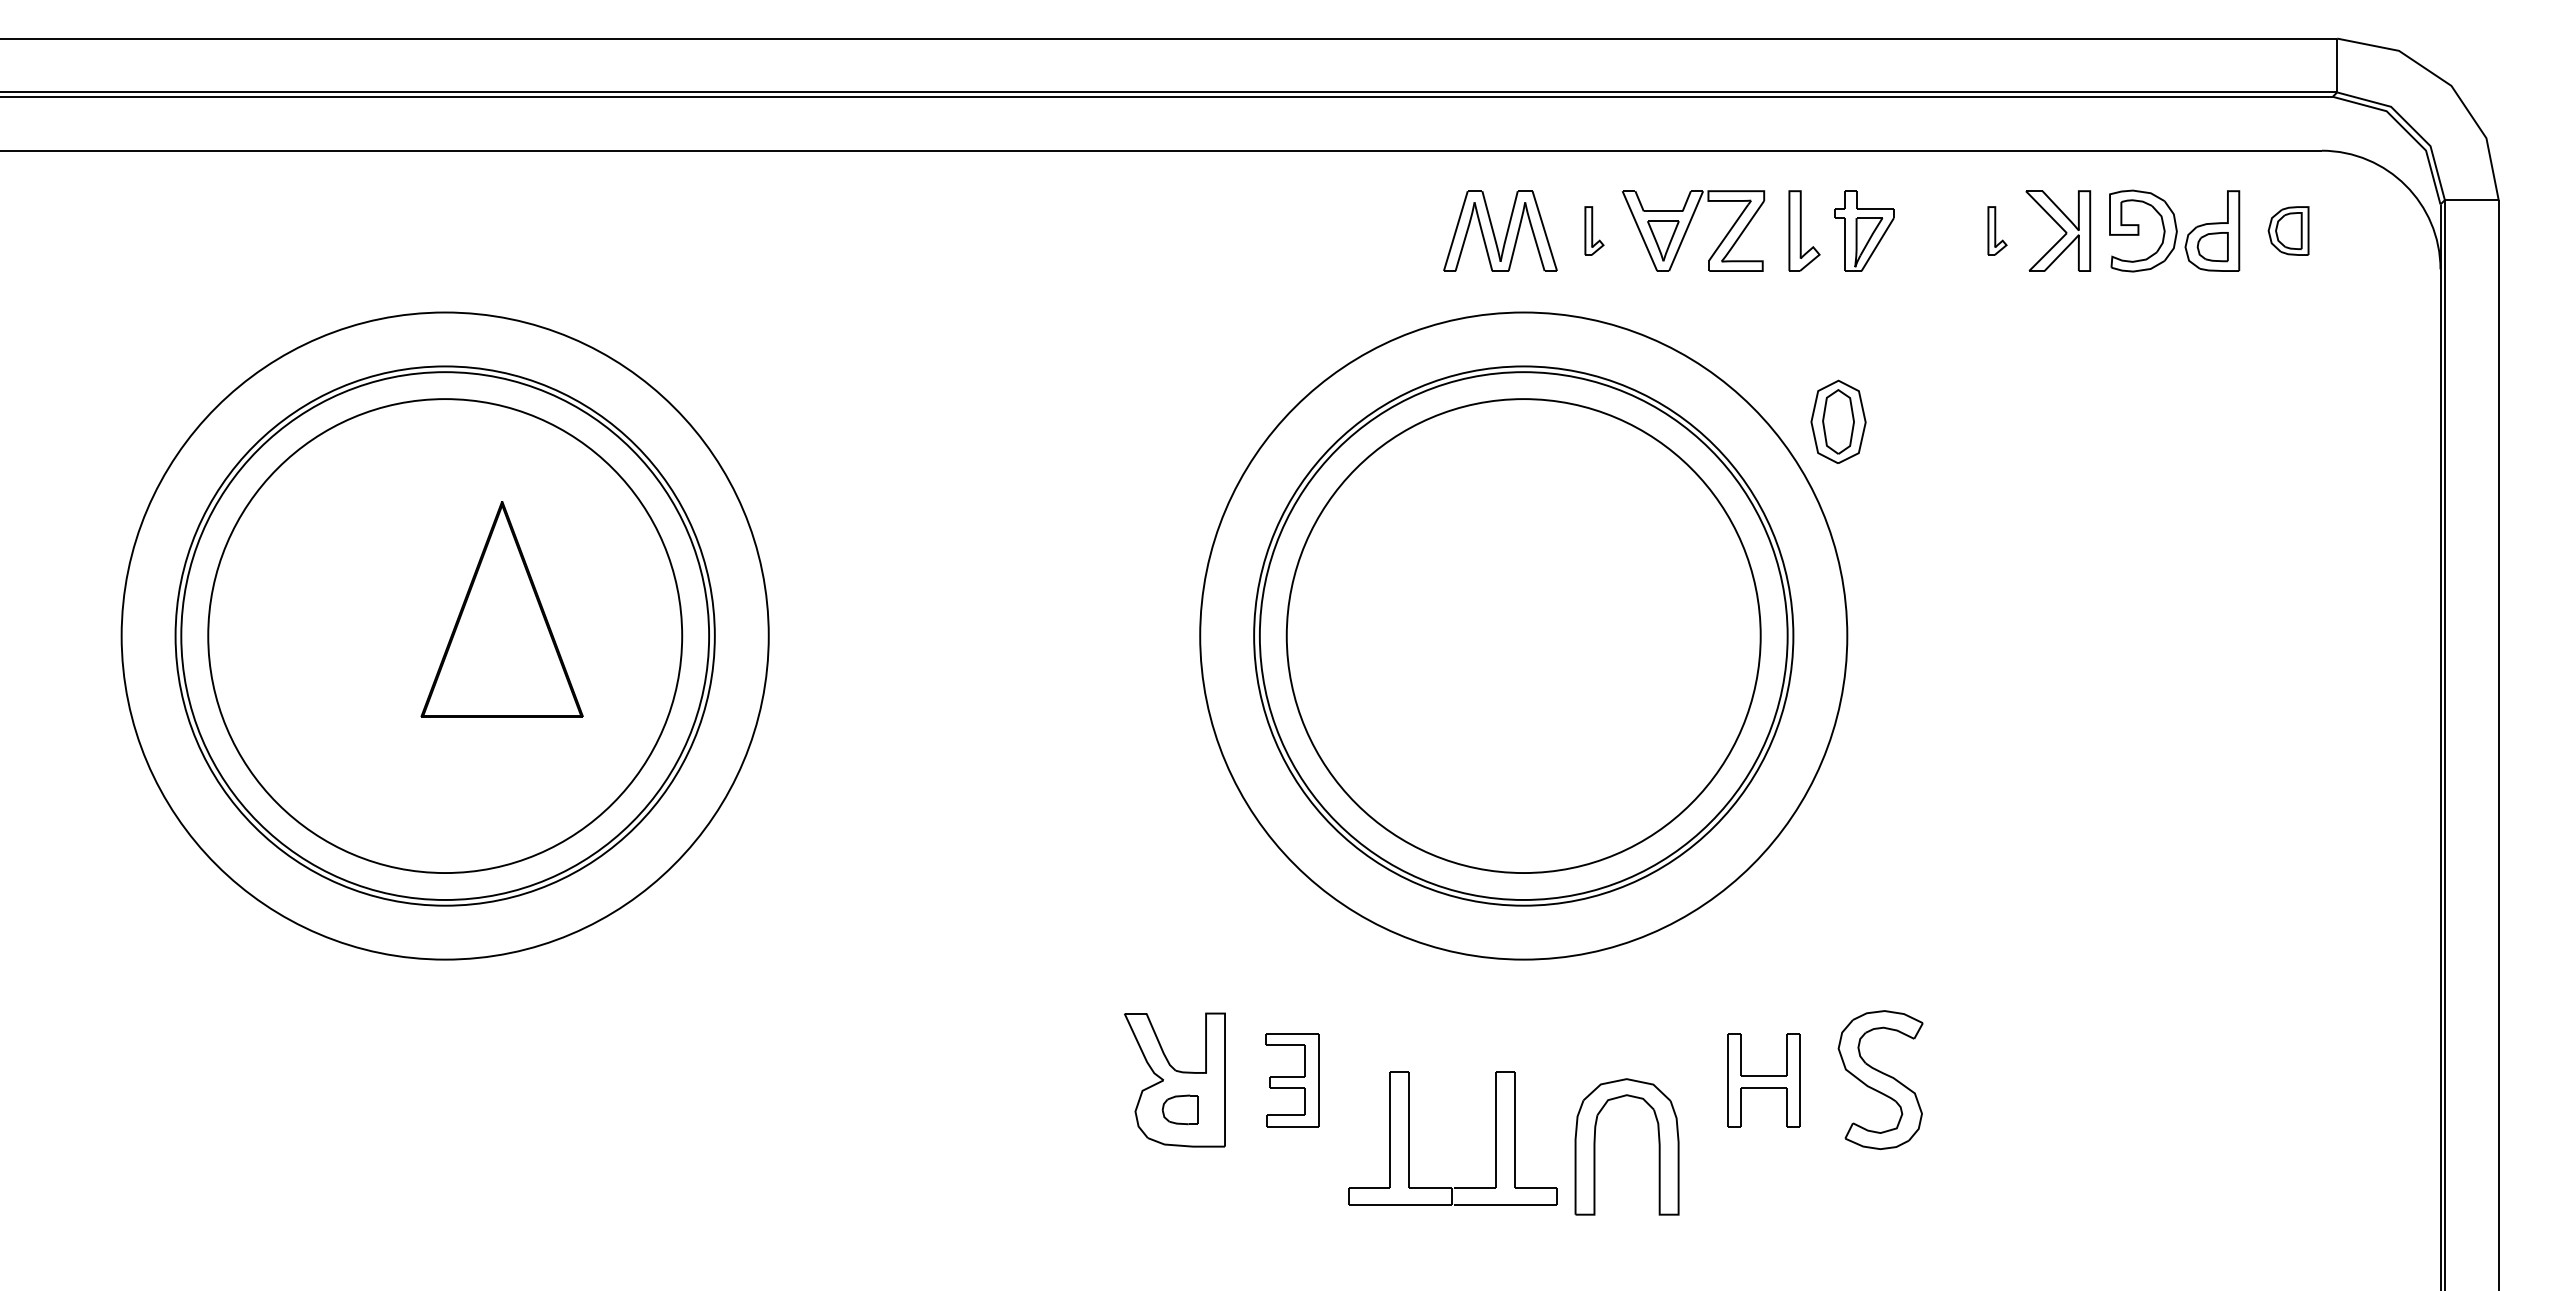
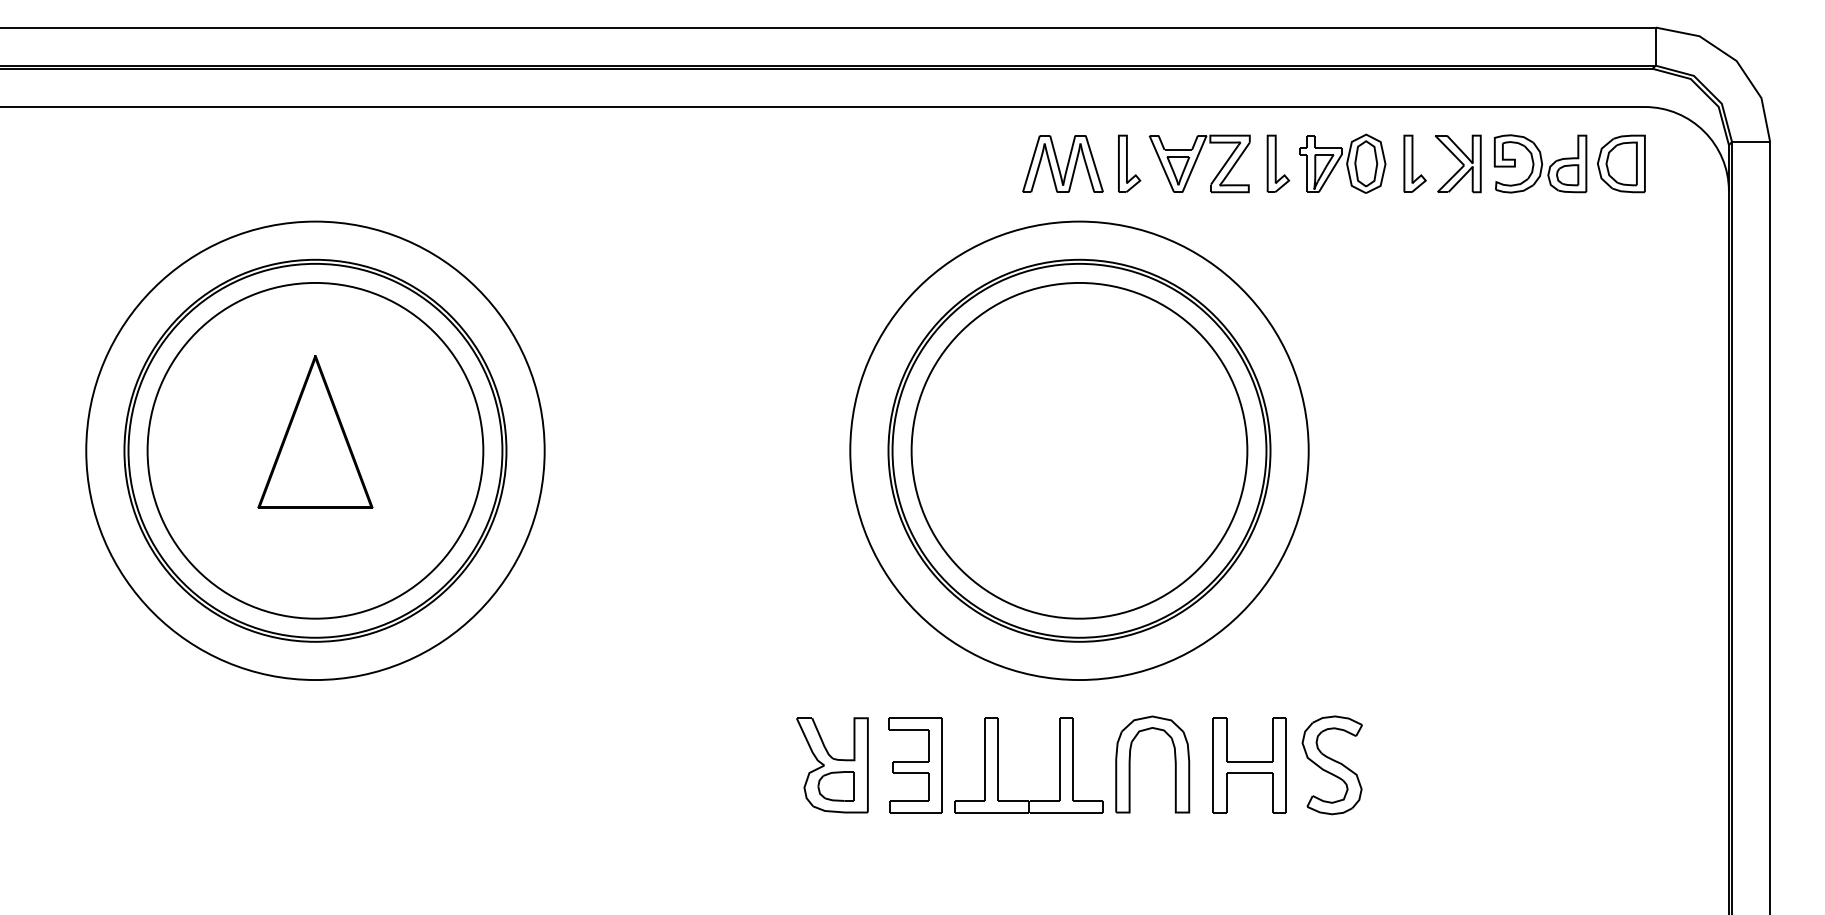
part: (1594, 230) -> (1129, 163), size x1.67
part: (1997, 230) -> (1415, 163), size x1.67
part: (2288, 230) -> (1621, 163), size x1.67
part: (1838, 421) -> (1366, 163), moved
part: (501, 609) -> (314, 431), moved
part: (1291, 1080) -> (914, 765), size x1.43
part: (1763, 1080) -> (1249, 765), size x1.43
part: (1180, 1109) -> (836, 786), size x1.43
part: (1409, 1138) -> (998, 765), moved
part: (1595, 1146) -> (1130, 764), moved

